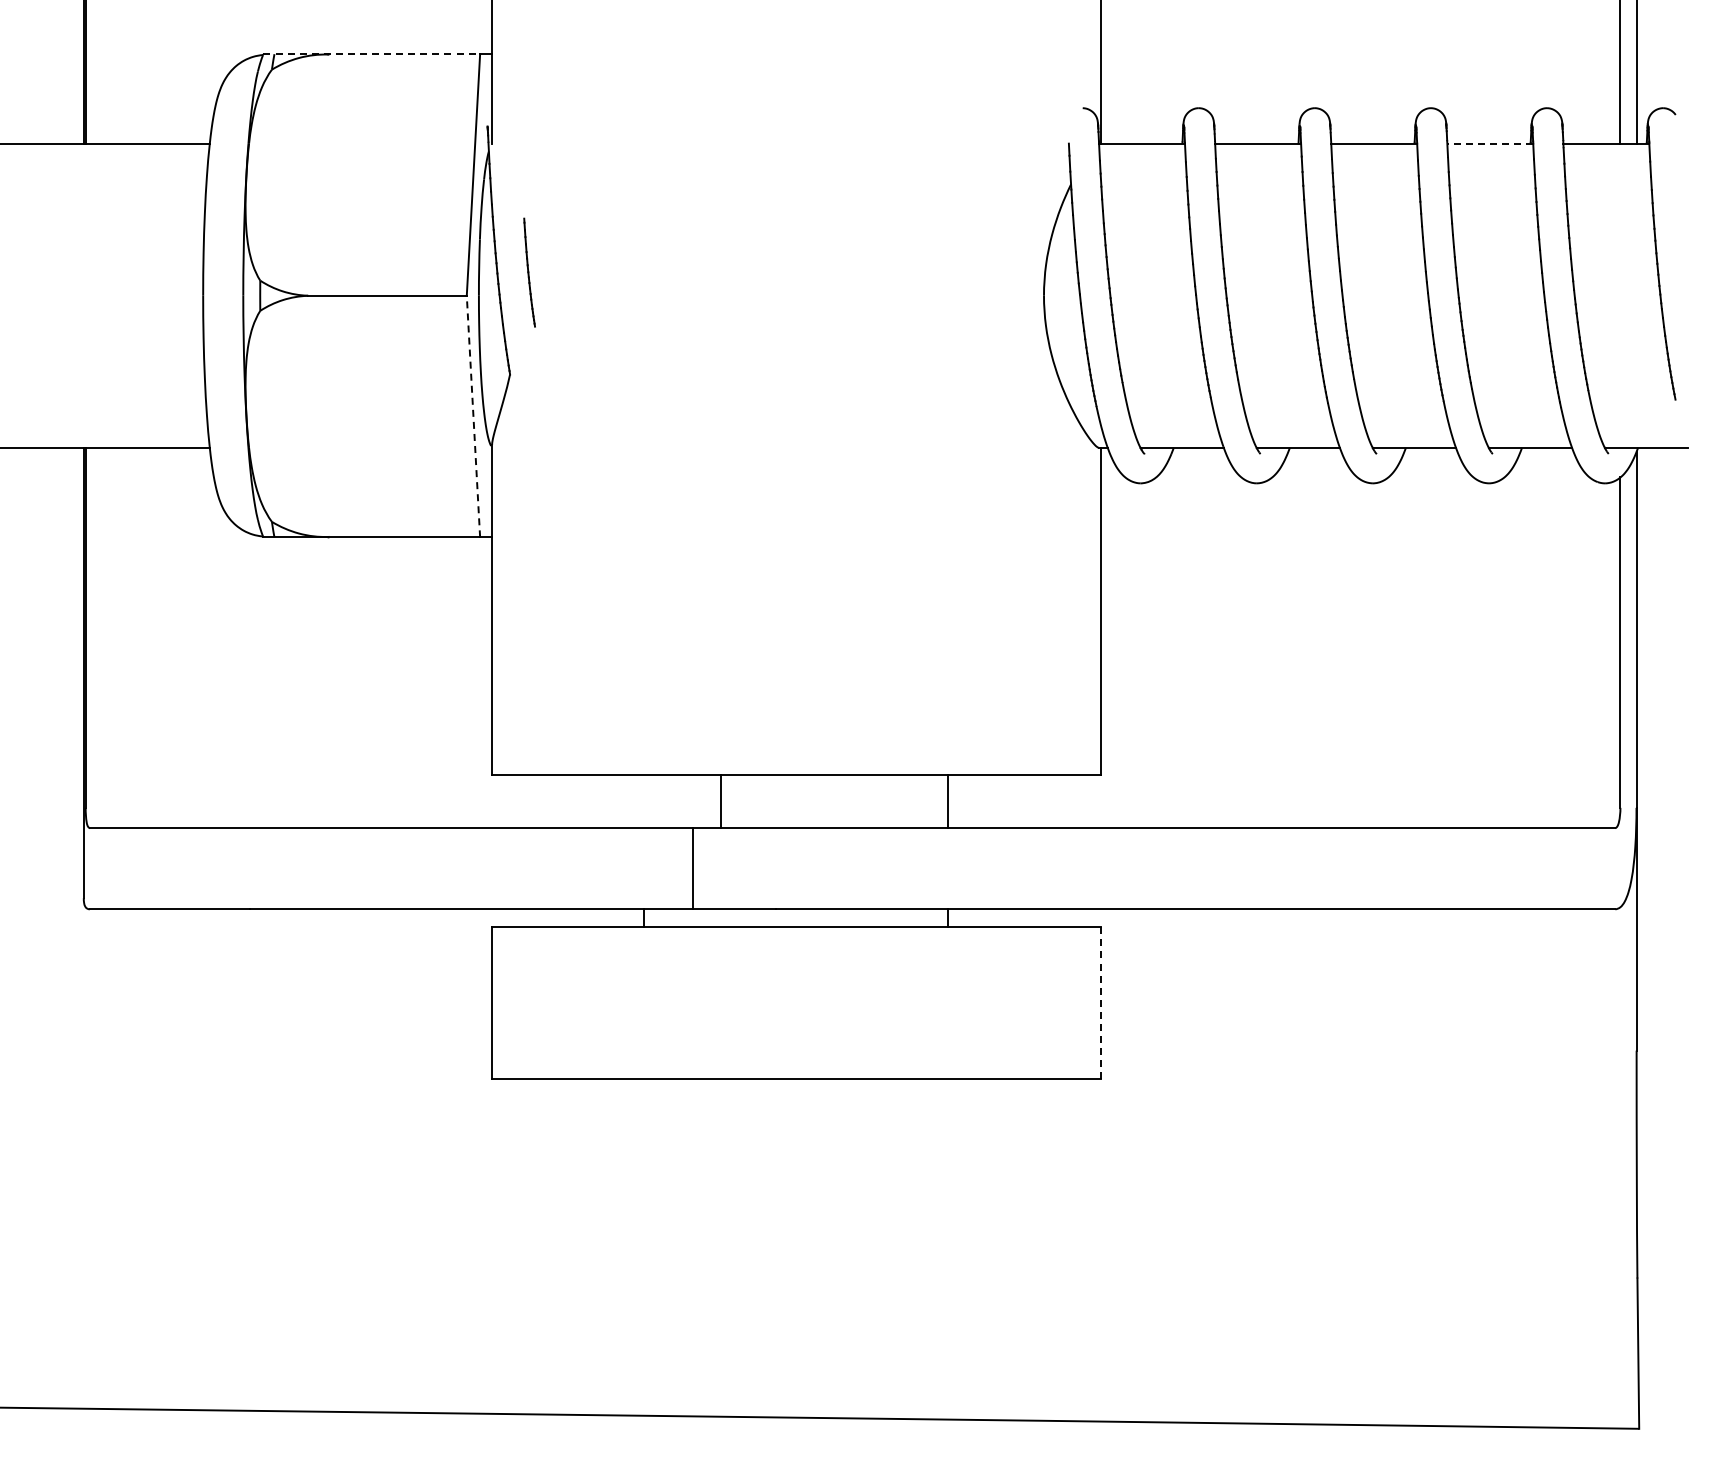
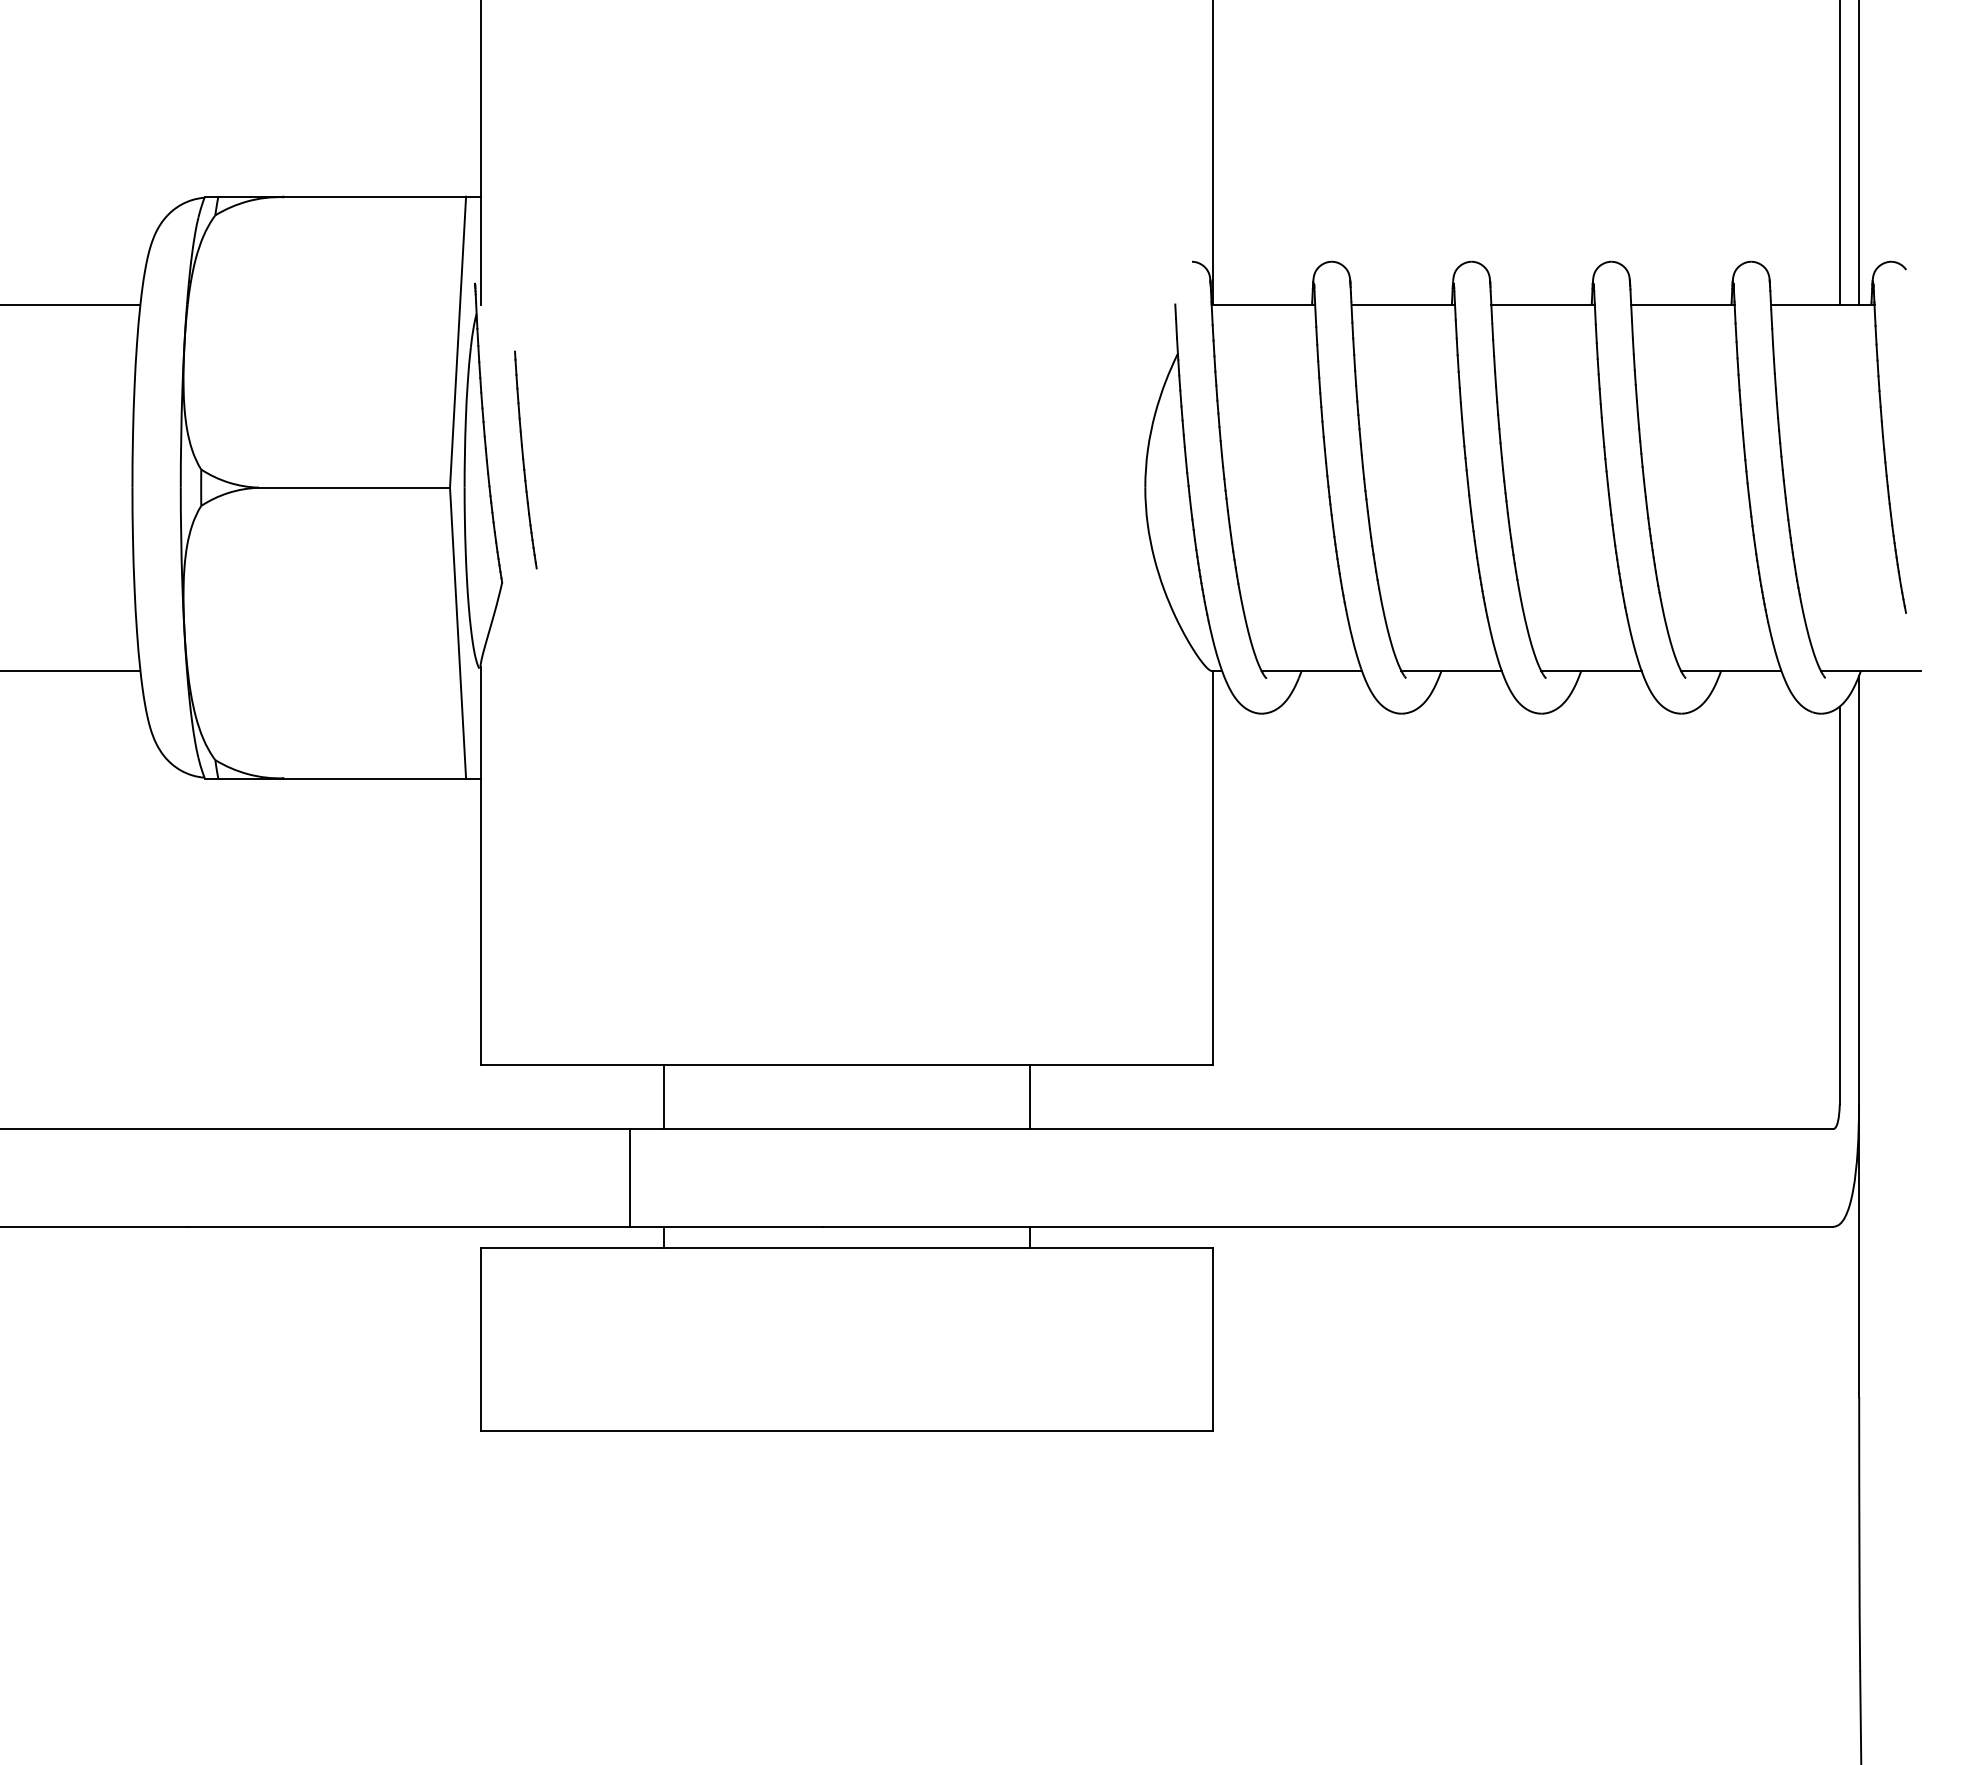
line: (372, 54) -> (336, 197), dashed -> solid
line: (1490, 143) -> (1683, 304), dashed -> solid
part: (529, 272) -> (525, 459), size x1.67
line: (473, 416) -> (458, 633), dashed -> solid
line: (721, 801) -> (664, 1096), moved
line: (693, 868) -> (630, 1177), moved
line: (1100, 1002) -> (1213, 1339), dashed -> solid

